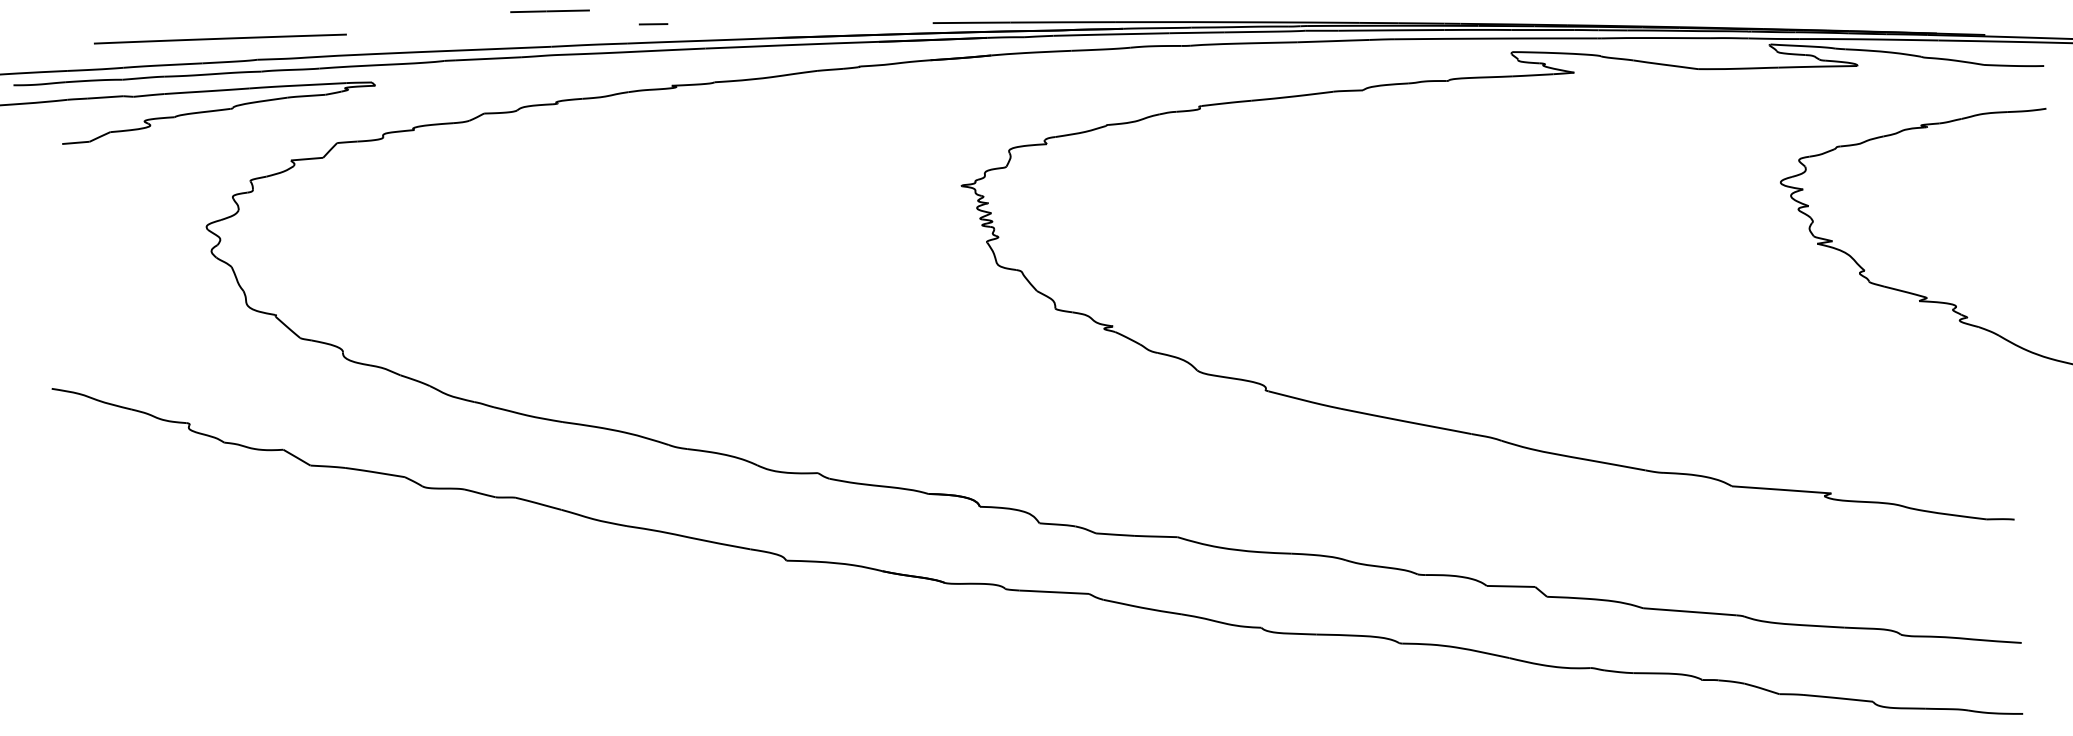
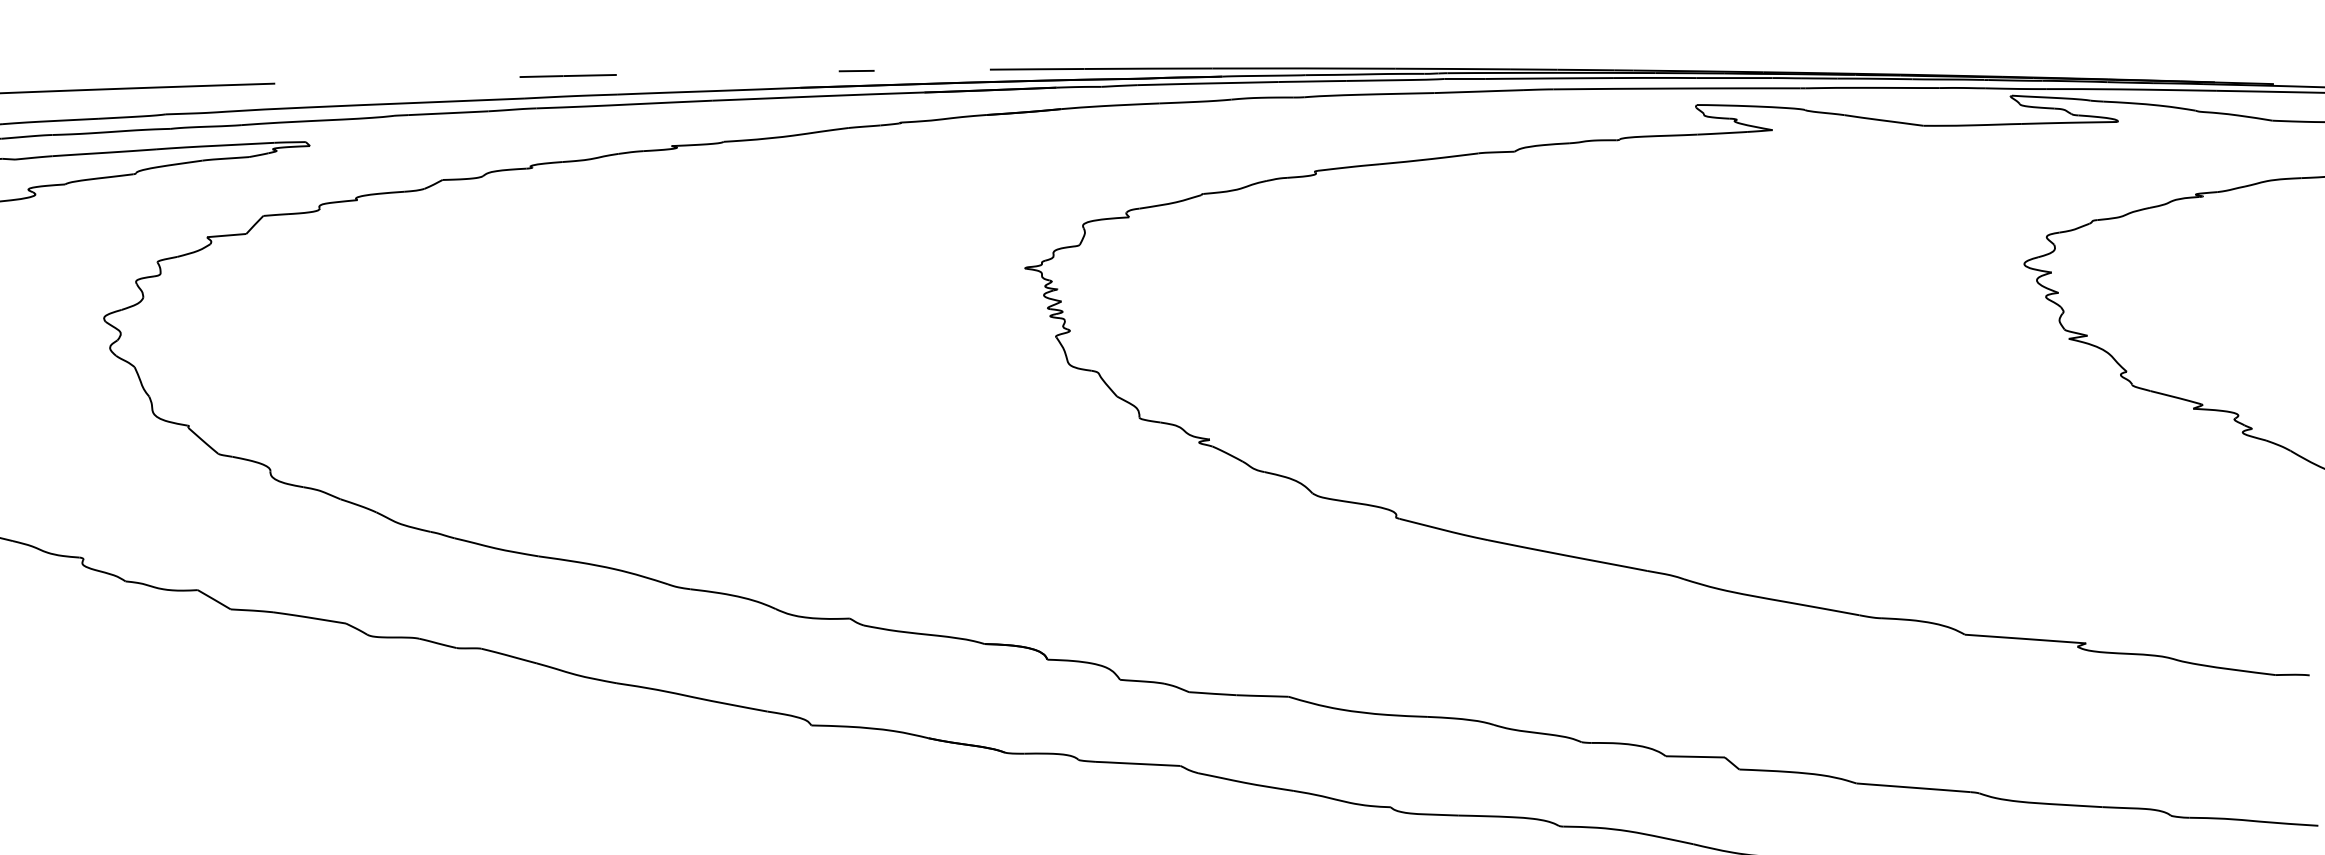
line: (549, 11) -> (567, 76), moved
line: (653, 24) -> (856, 71), moved

